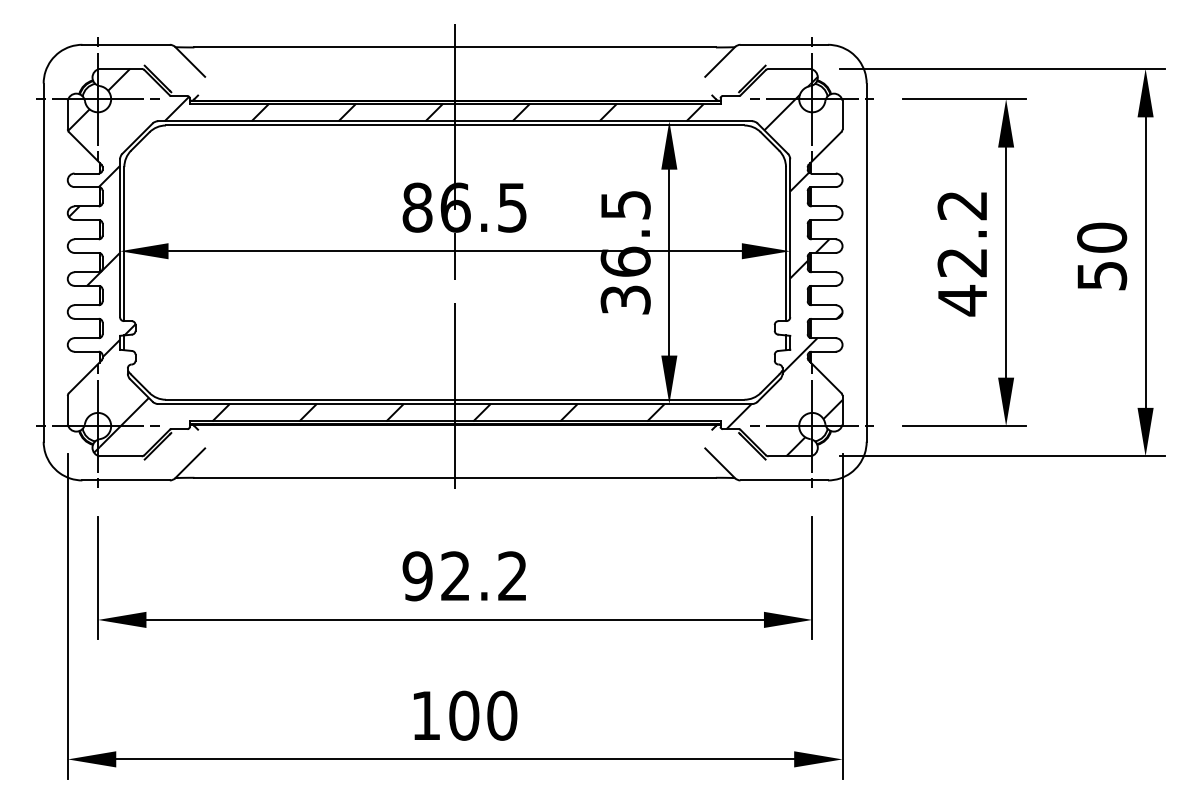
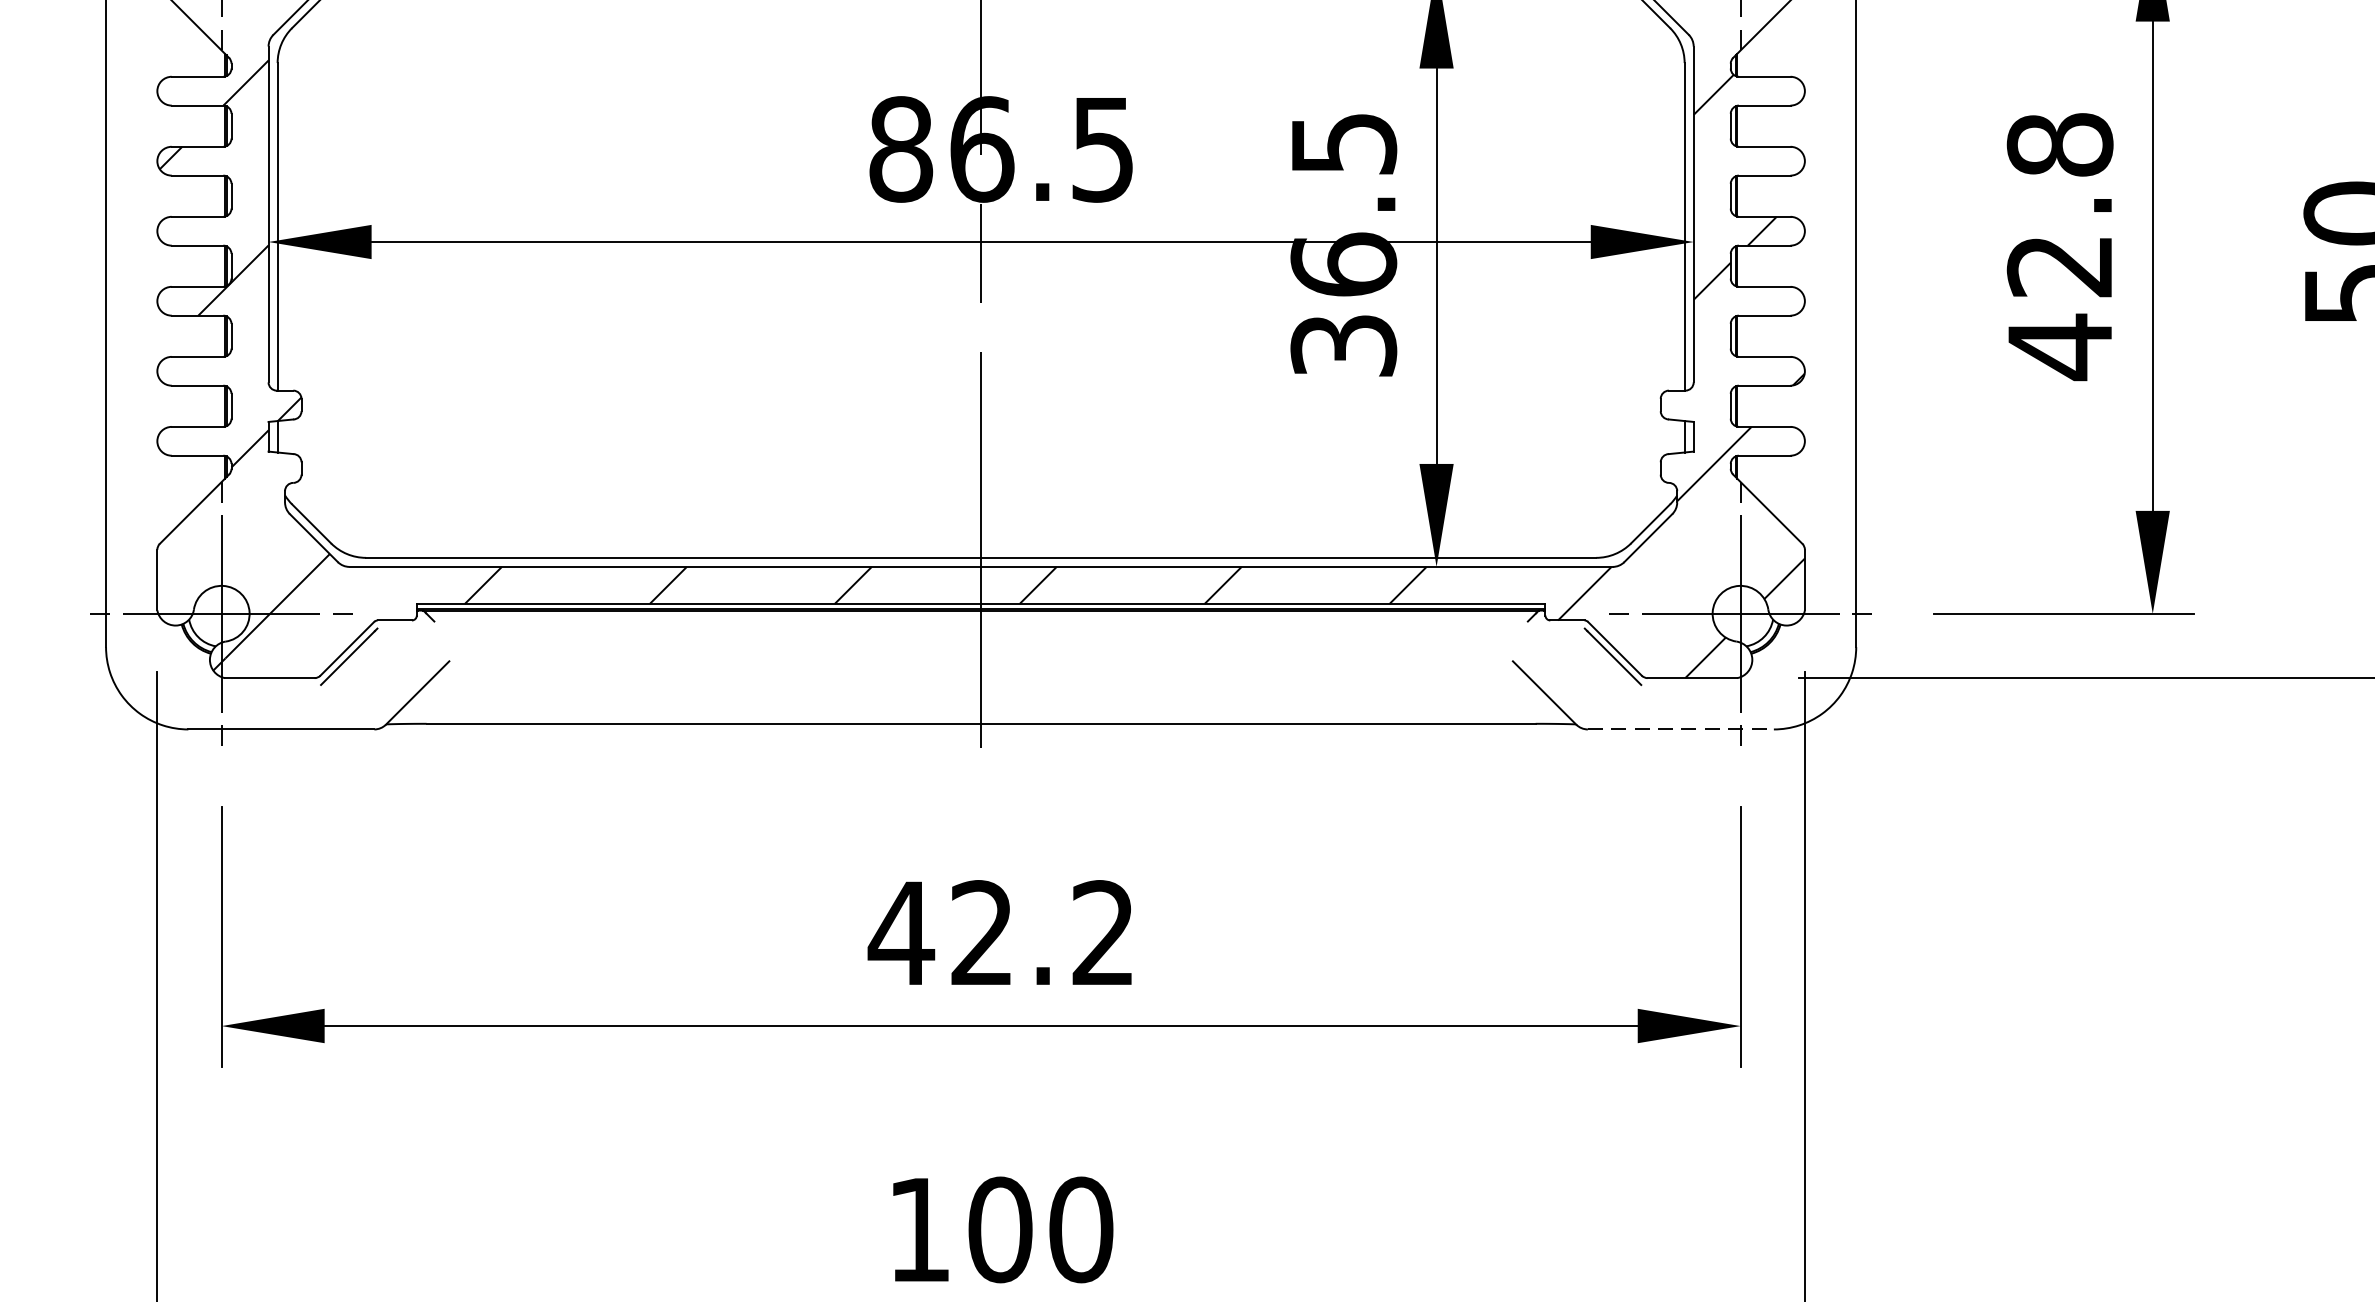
text: (962, 205) -> (2059, 144), 42.2 -> 42.8
line: (784, 480) -> (1681, 729), solid -> dashed
text: (417, 576) -> (901, 933), 92.2 -> 42.2

